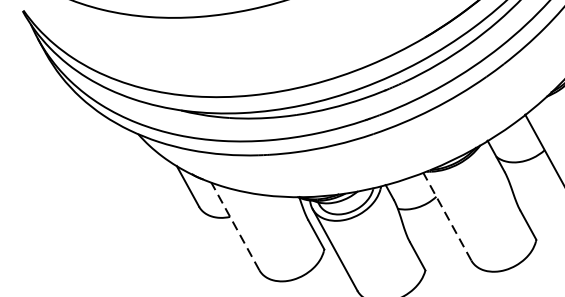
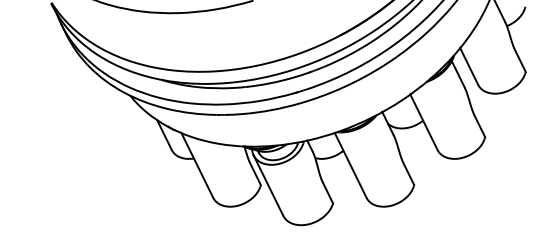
line: (447, 215) -> (350, 164), dashed -> solid
line: (235, 225) -> (197, 164), dashed -> solid

